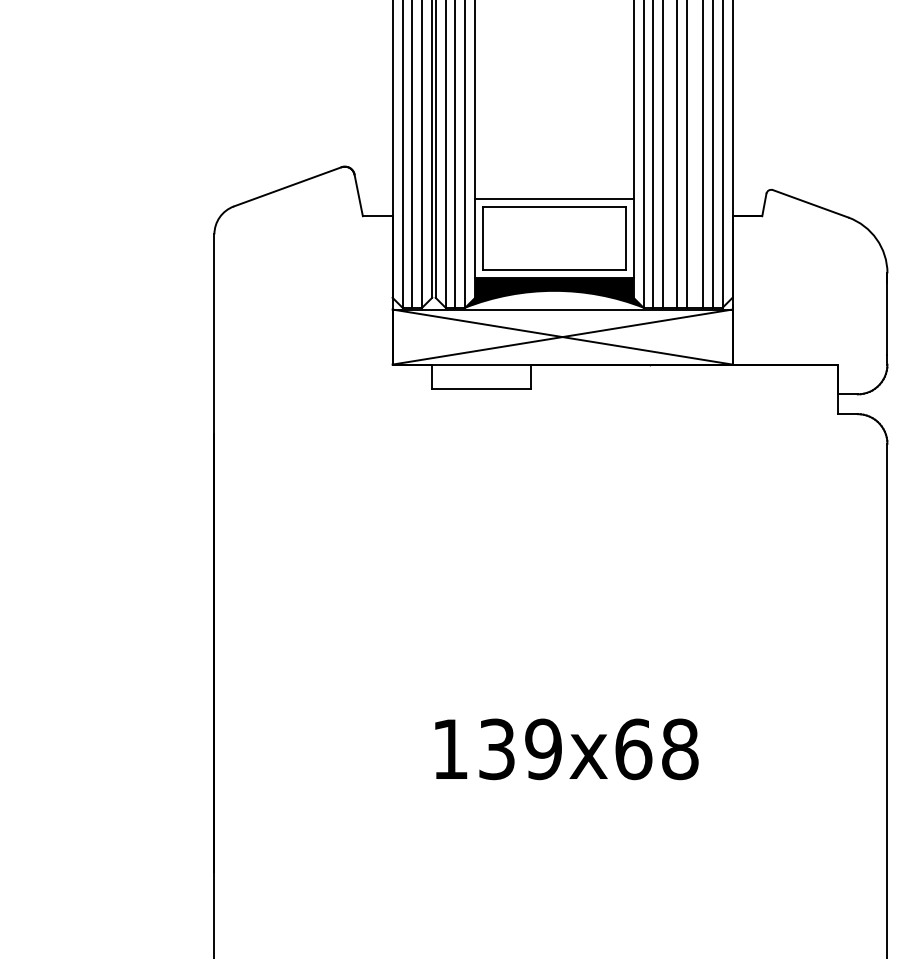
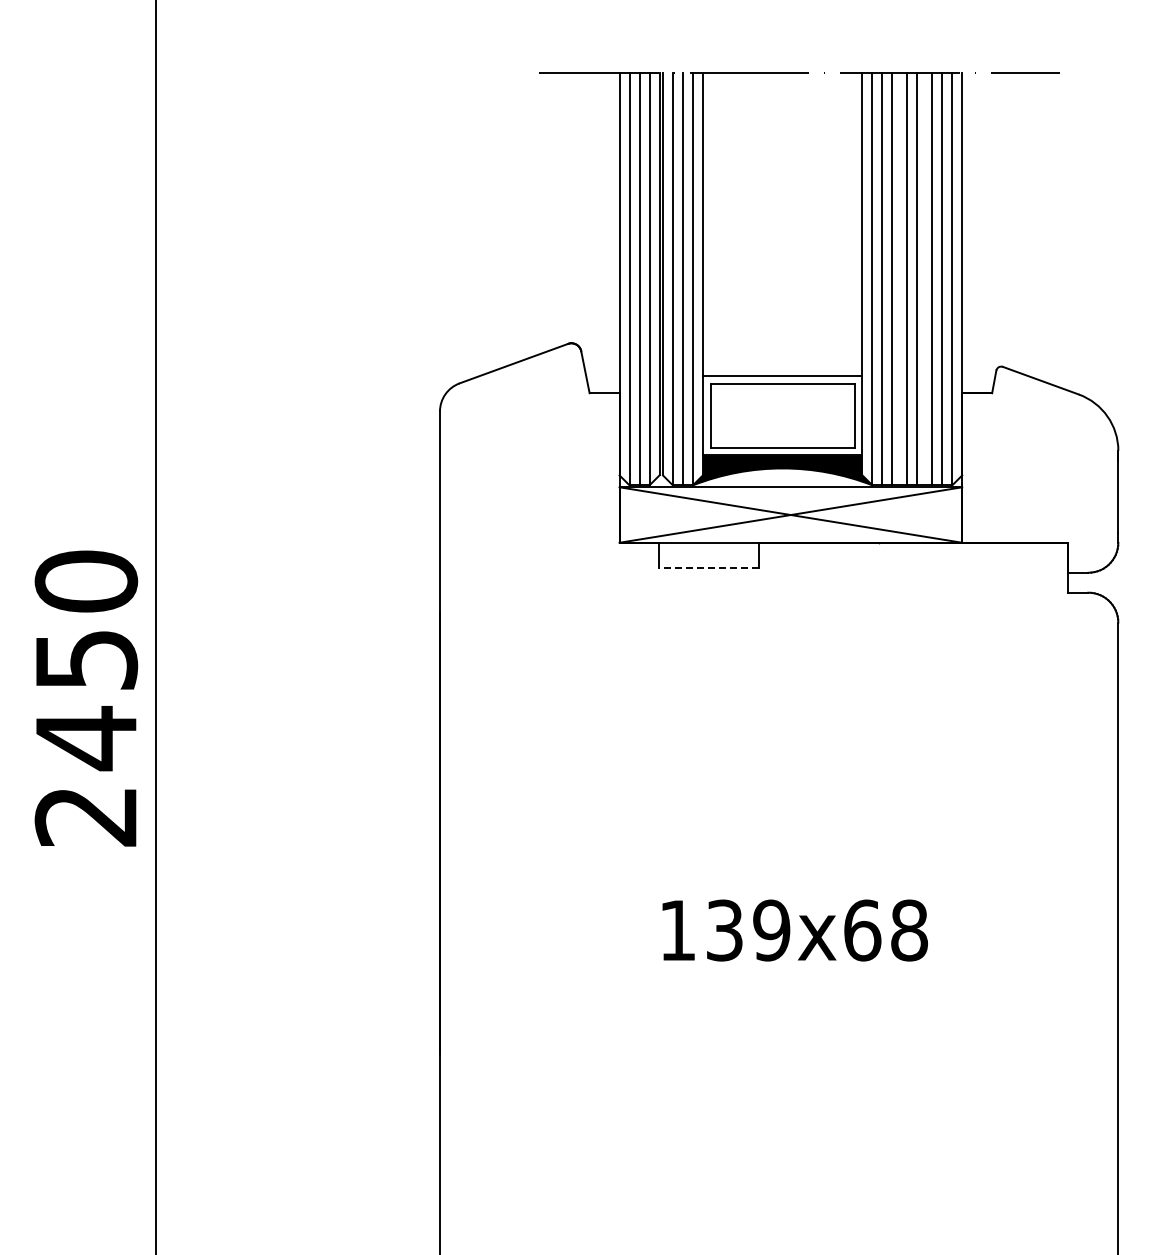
line: (481, 389) -> (709, 567), solid -> dashed

